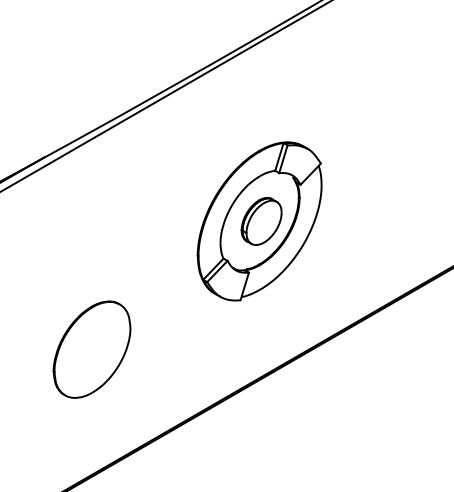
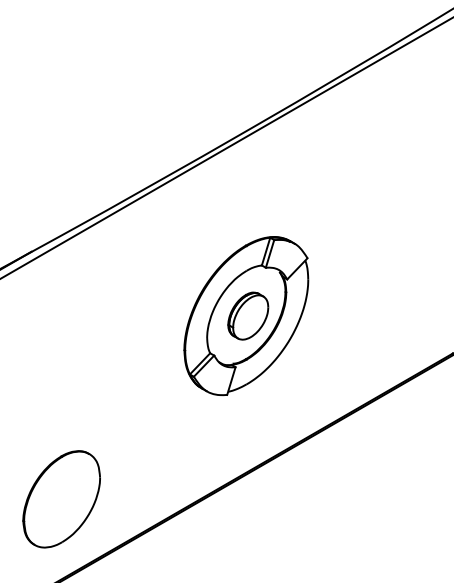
part: (91, 349) -> (61, 499), moved

